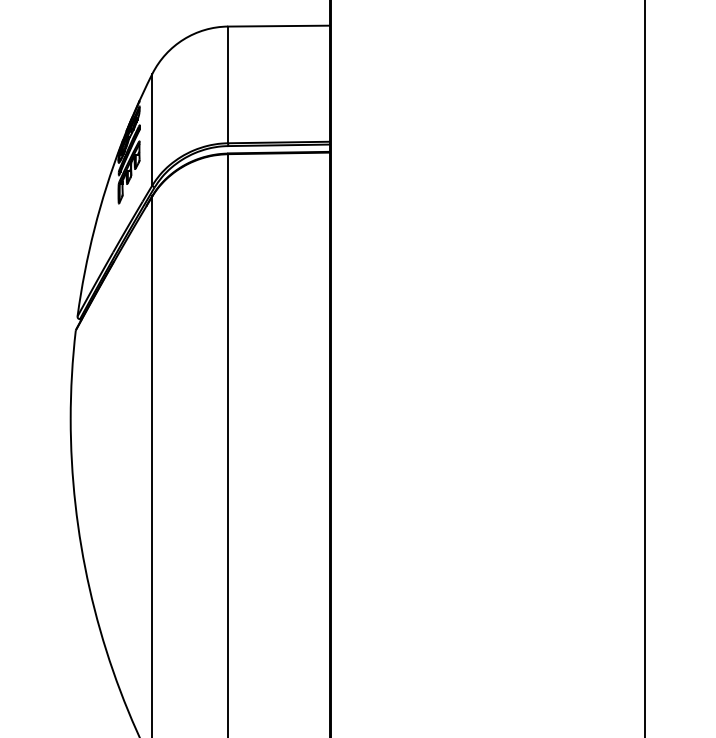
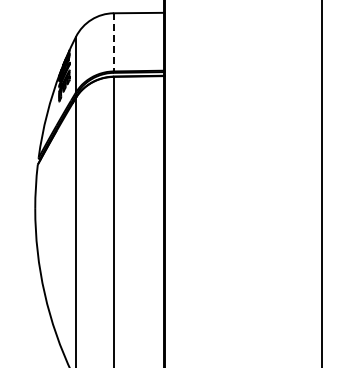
line: (227, 85) -> (113, 42), solid -> dashed

